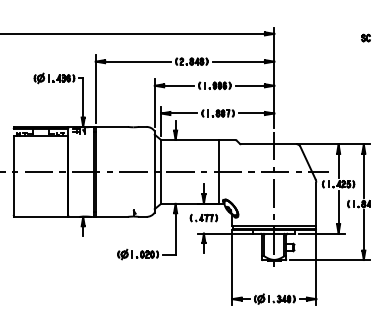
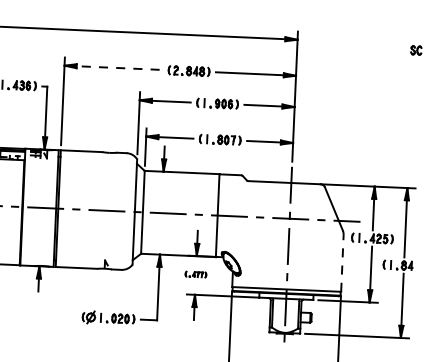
line: (133, 61) -> (113, 67), solid -> dashed
line: (316, 204) -> (342, 263), solid -> dashed
part: (203, 217) -> (195, 273), size x0.6

